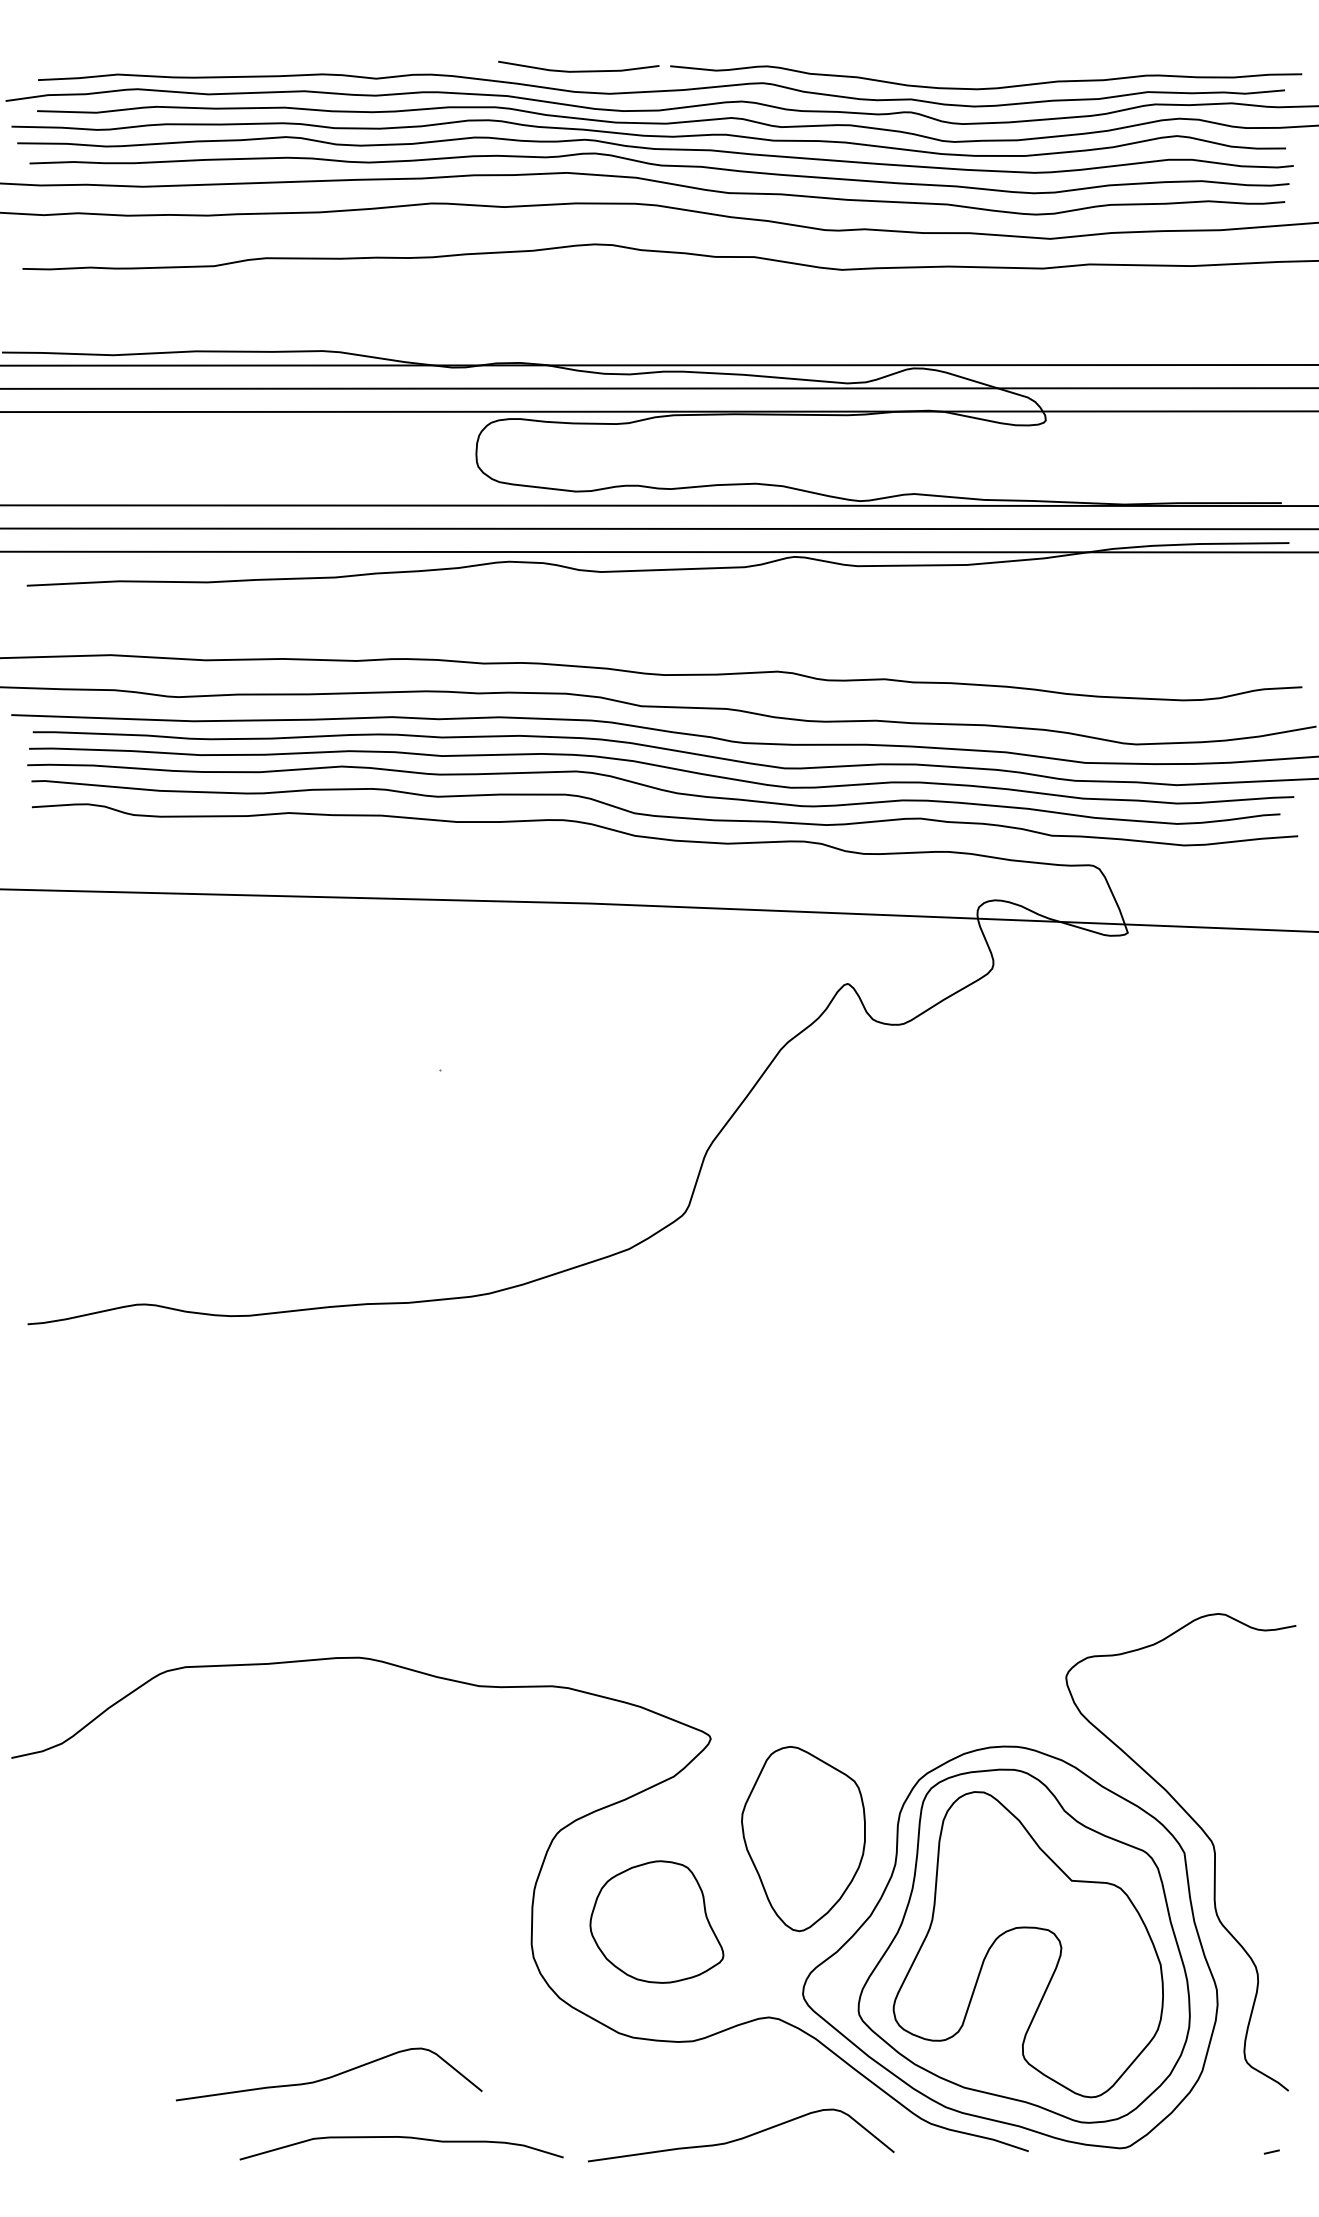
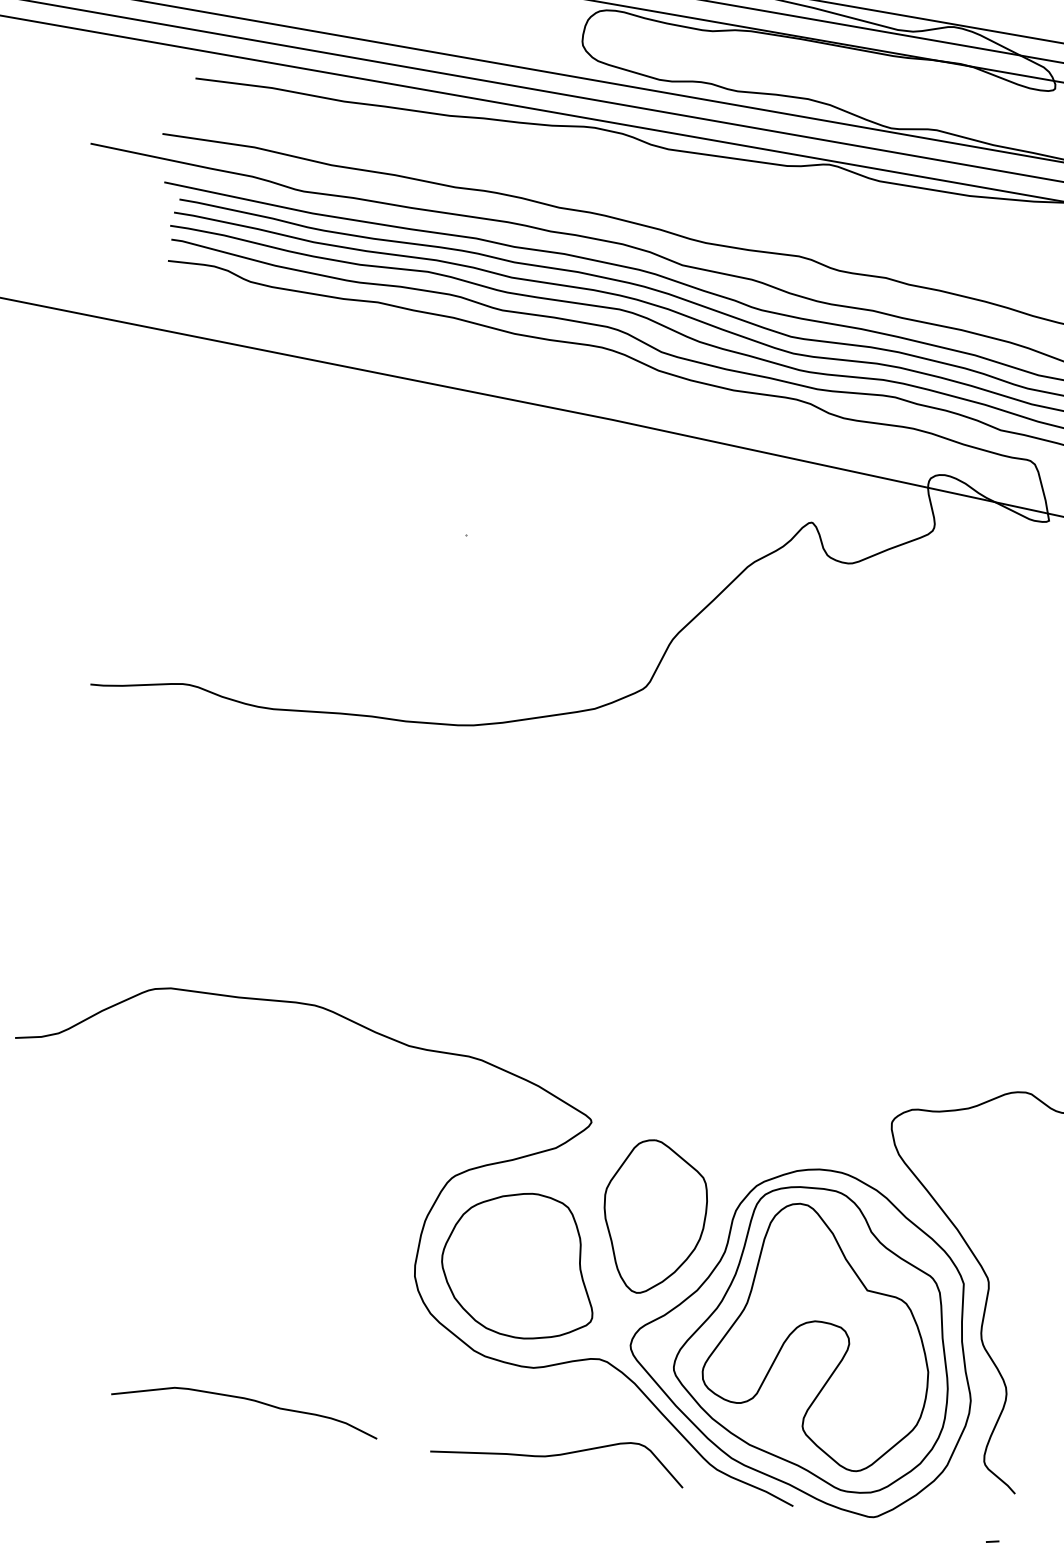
part: (656, 1921) -> (520, 1264), size x1.43
curve: (329, 2076) -> (230, 1344), removed
curve: (402, 2138) -> (247, 1400), moved

